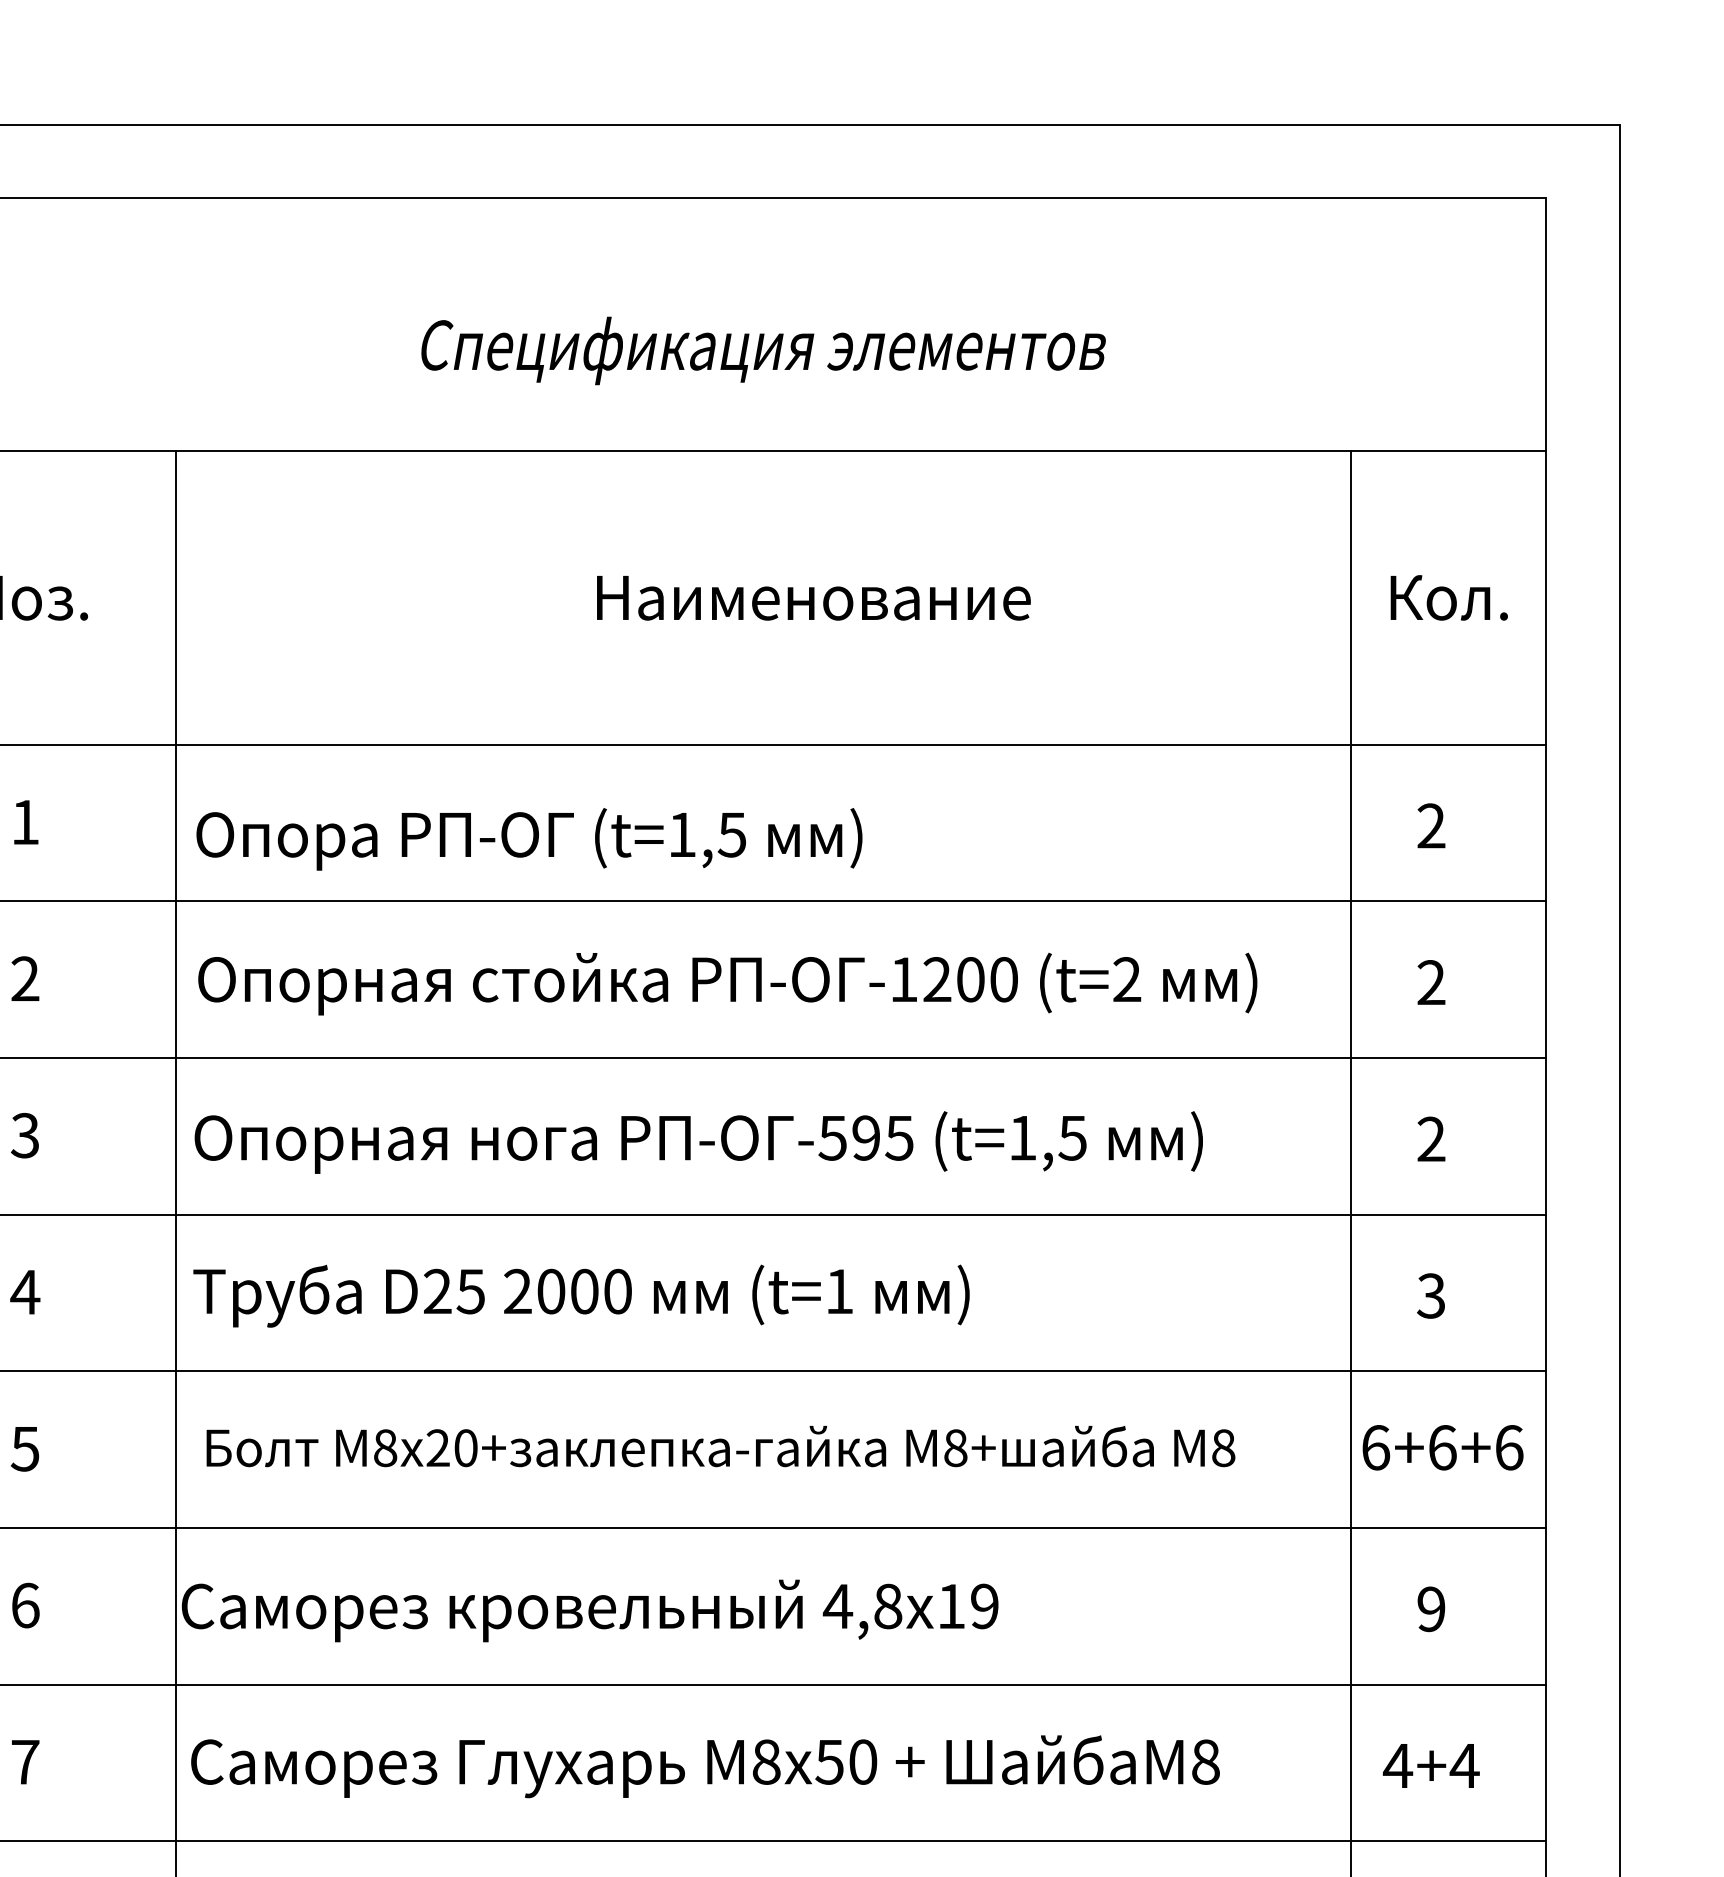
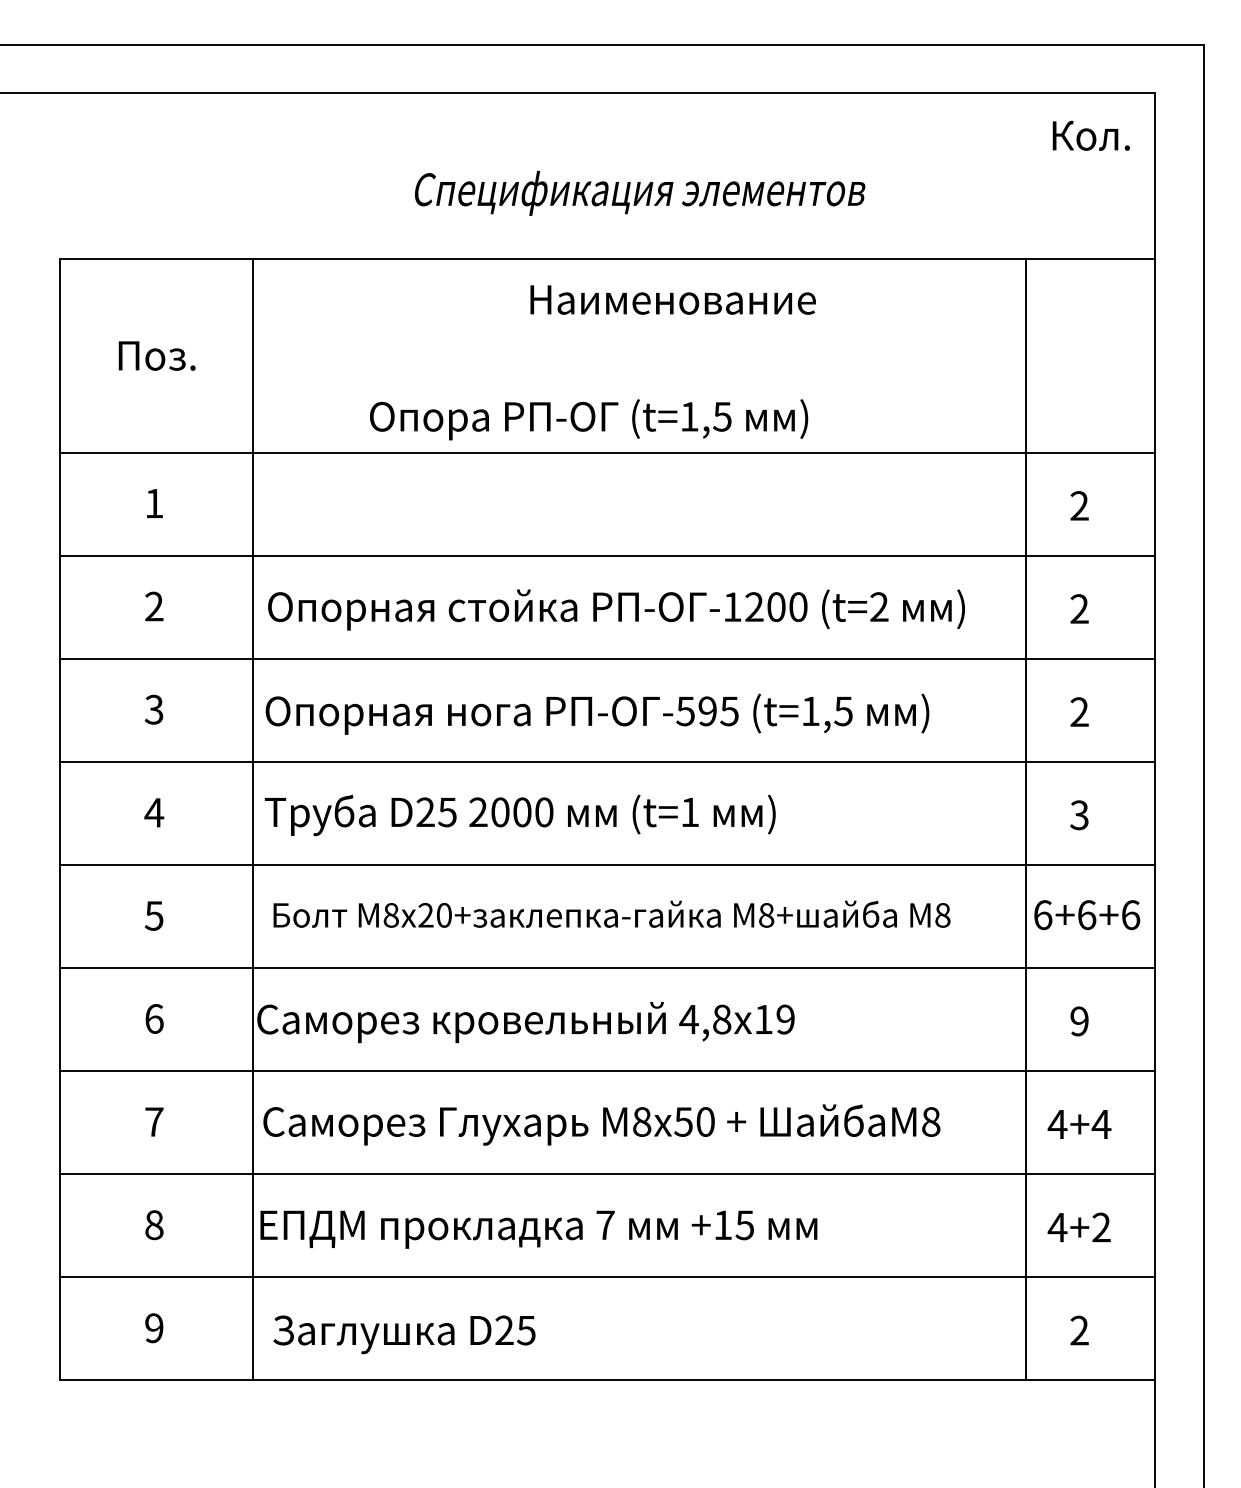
text: (812, 597) -> (672, 299), moved
text: (1448, 597) -> (1090, 135), moved
text: (530, 838) -> (589, 419), moved

